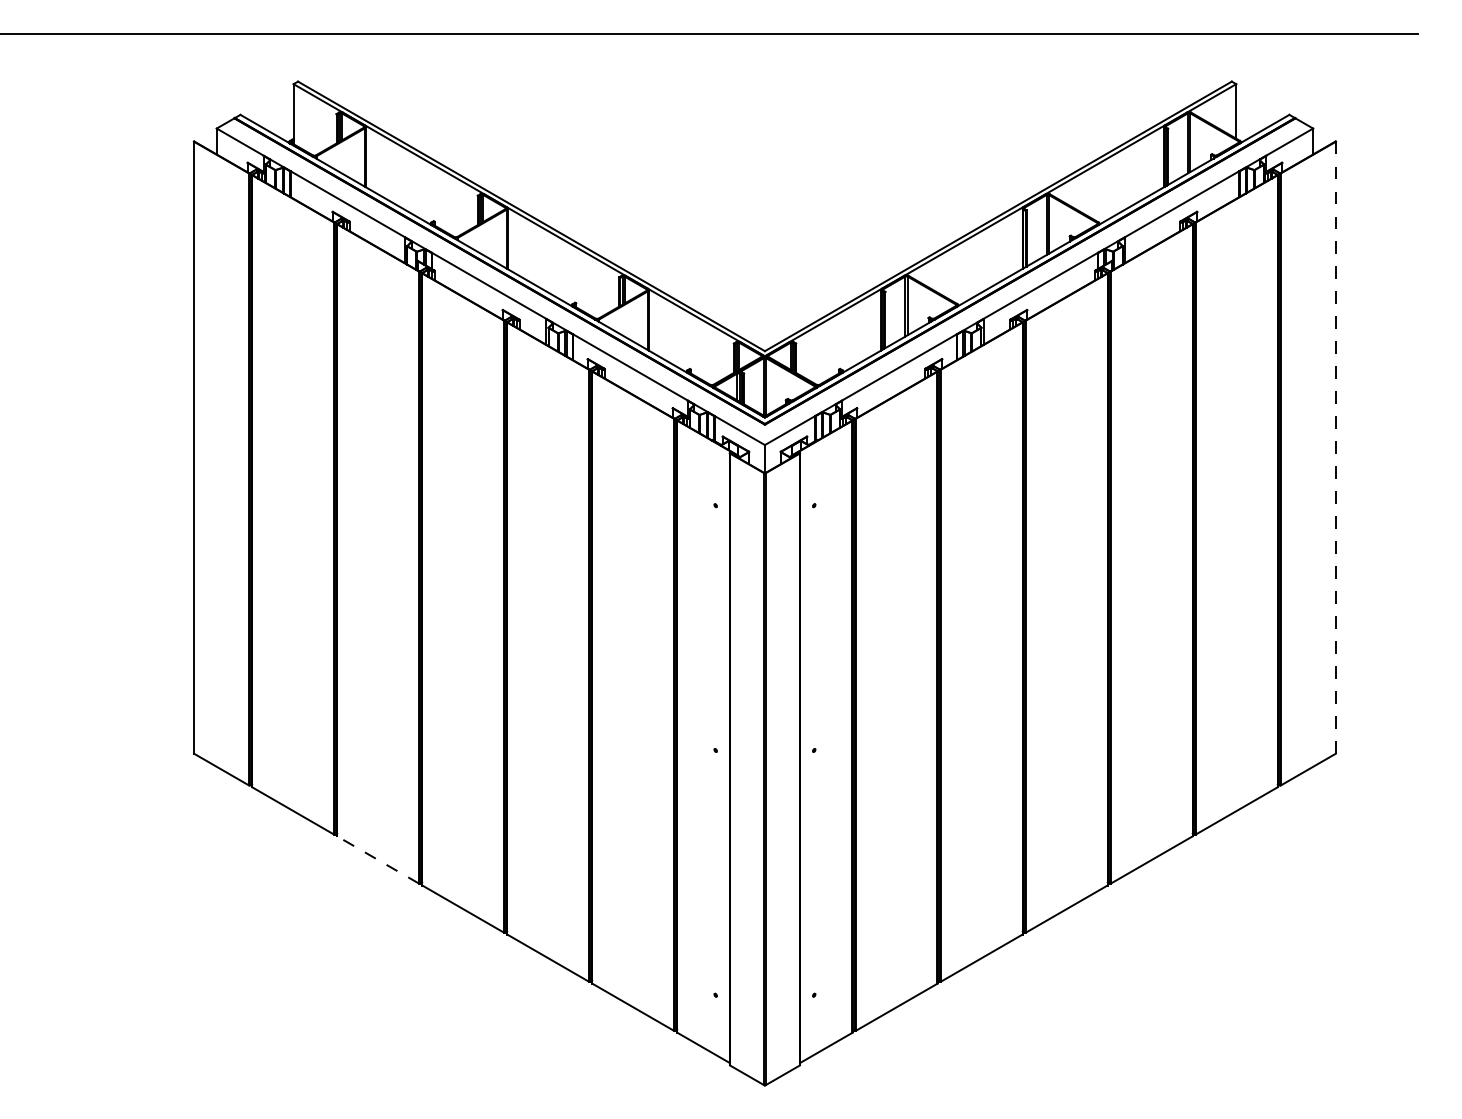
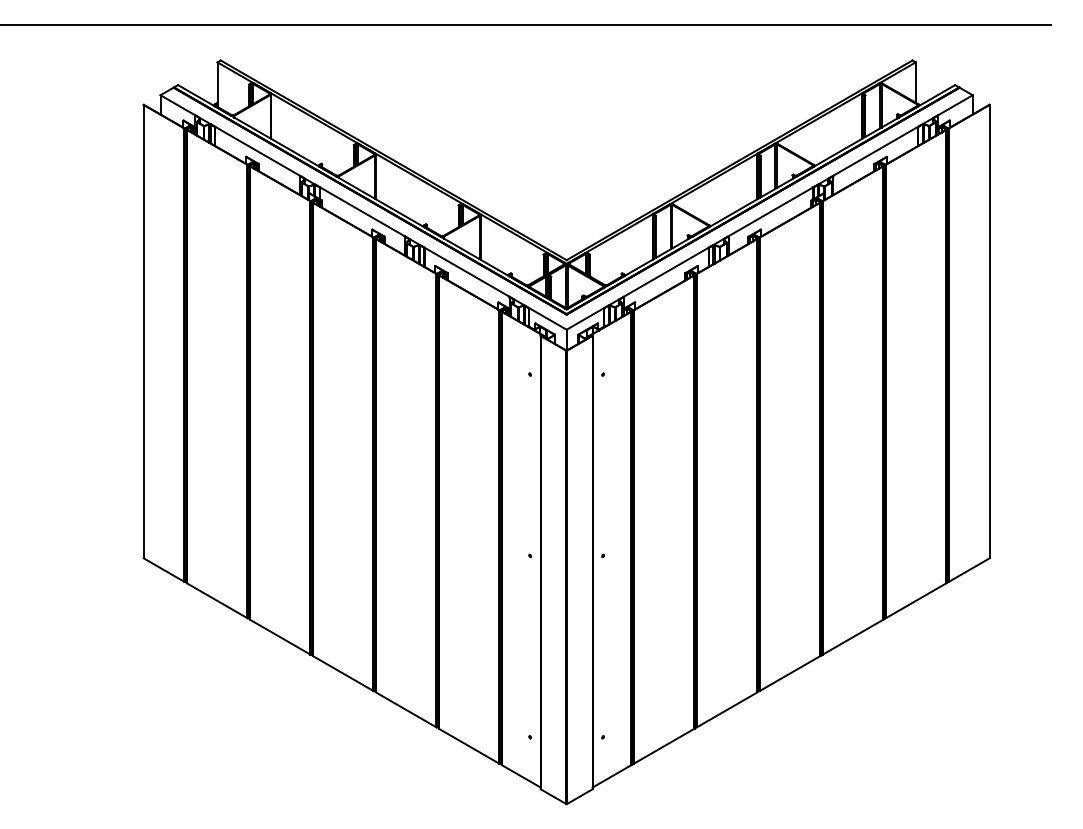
line: (1335, 447) -> (989, 331), dashed -> solid
line: (378, 860) -> (280, 637), dashed -> solid

